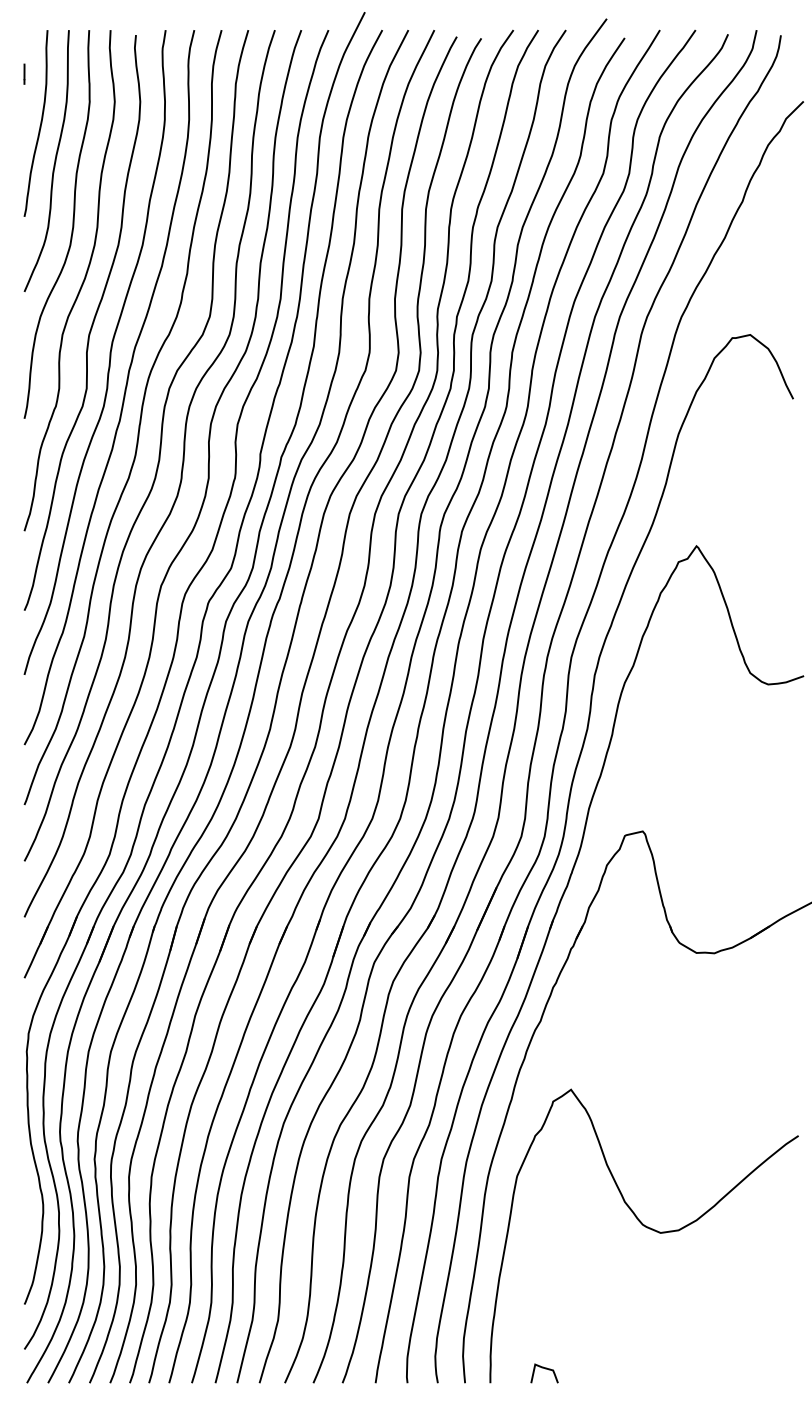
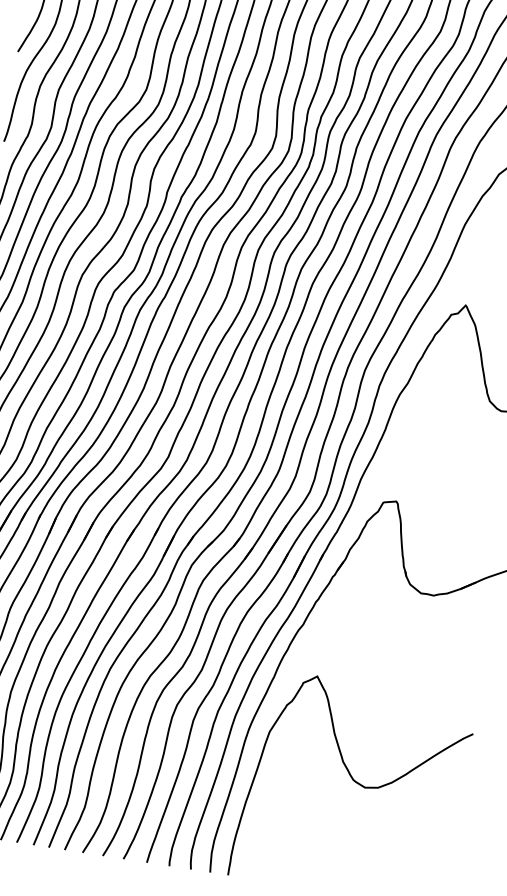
curve: (545, 1369) -> (268, 871), removed

